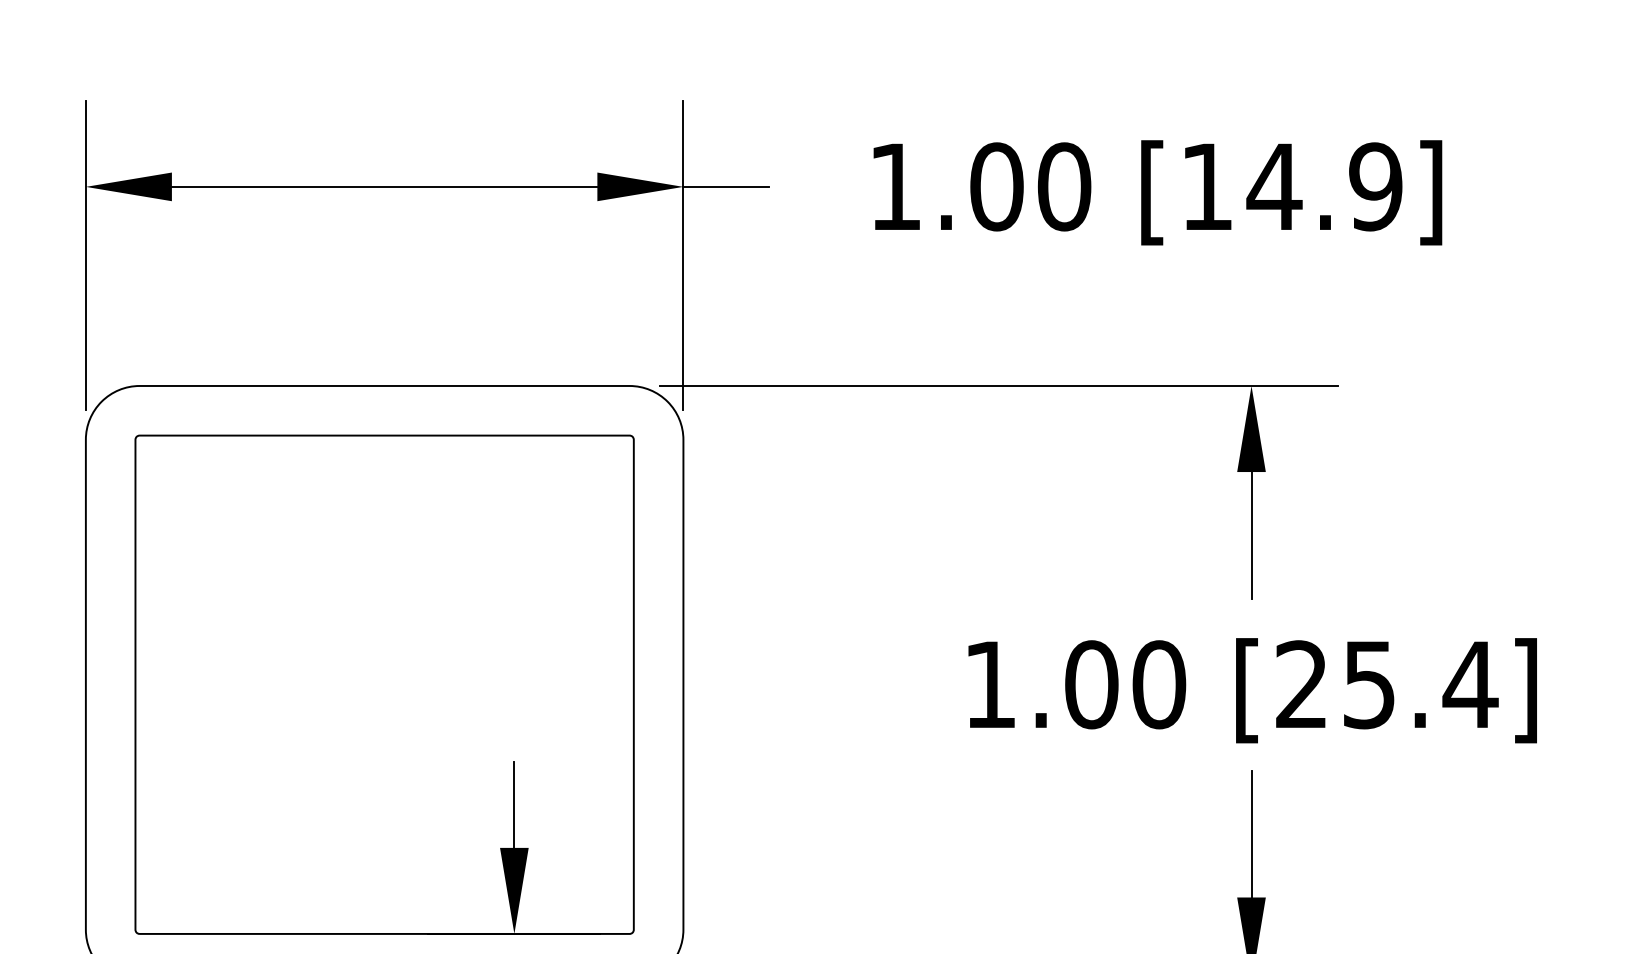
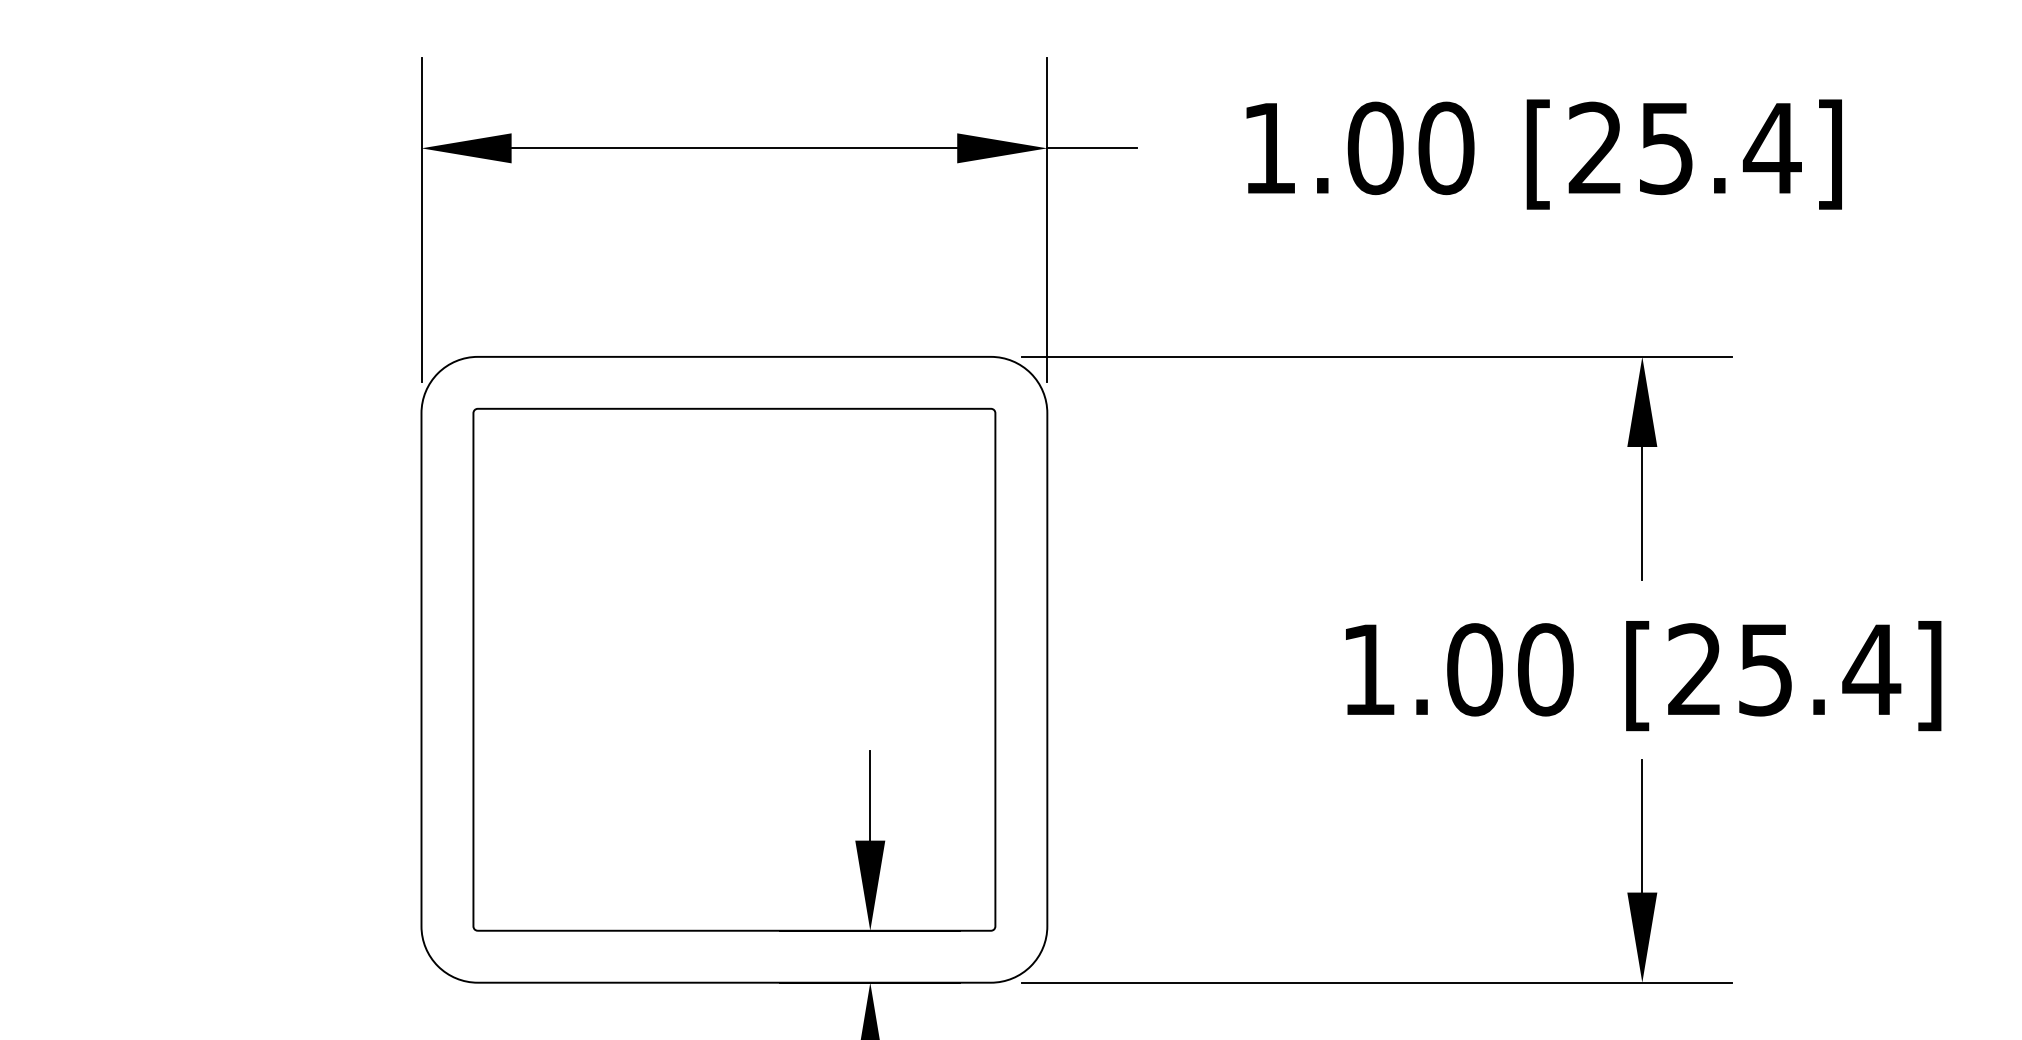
text: (1291, 187) -> (1684, 148), [14.9] -> [25.4]

